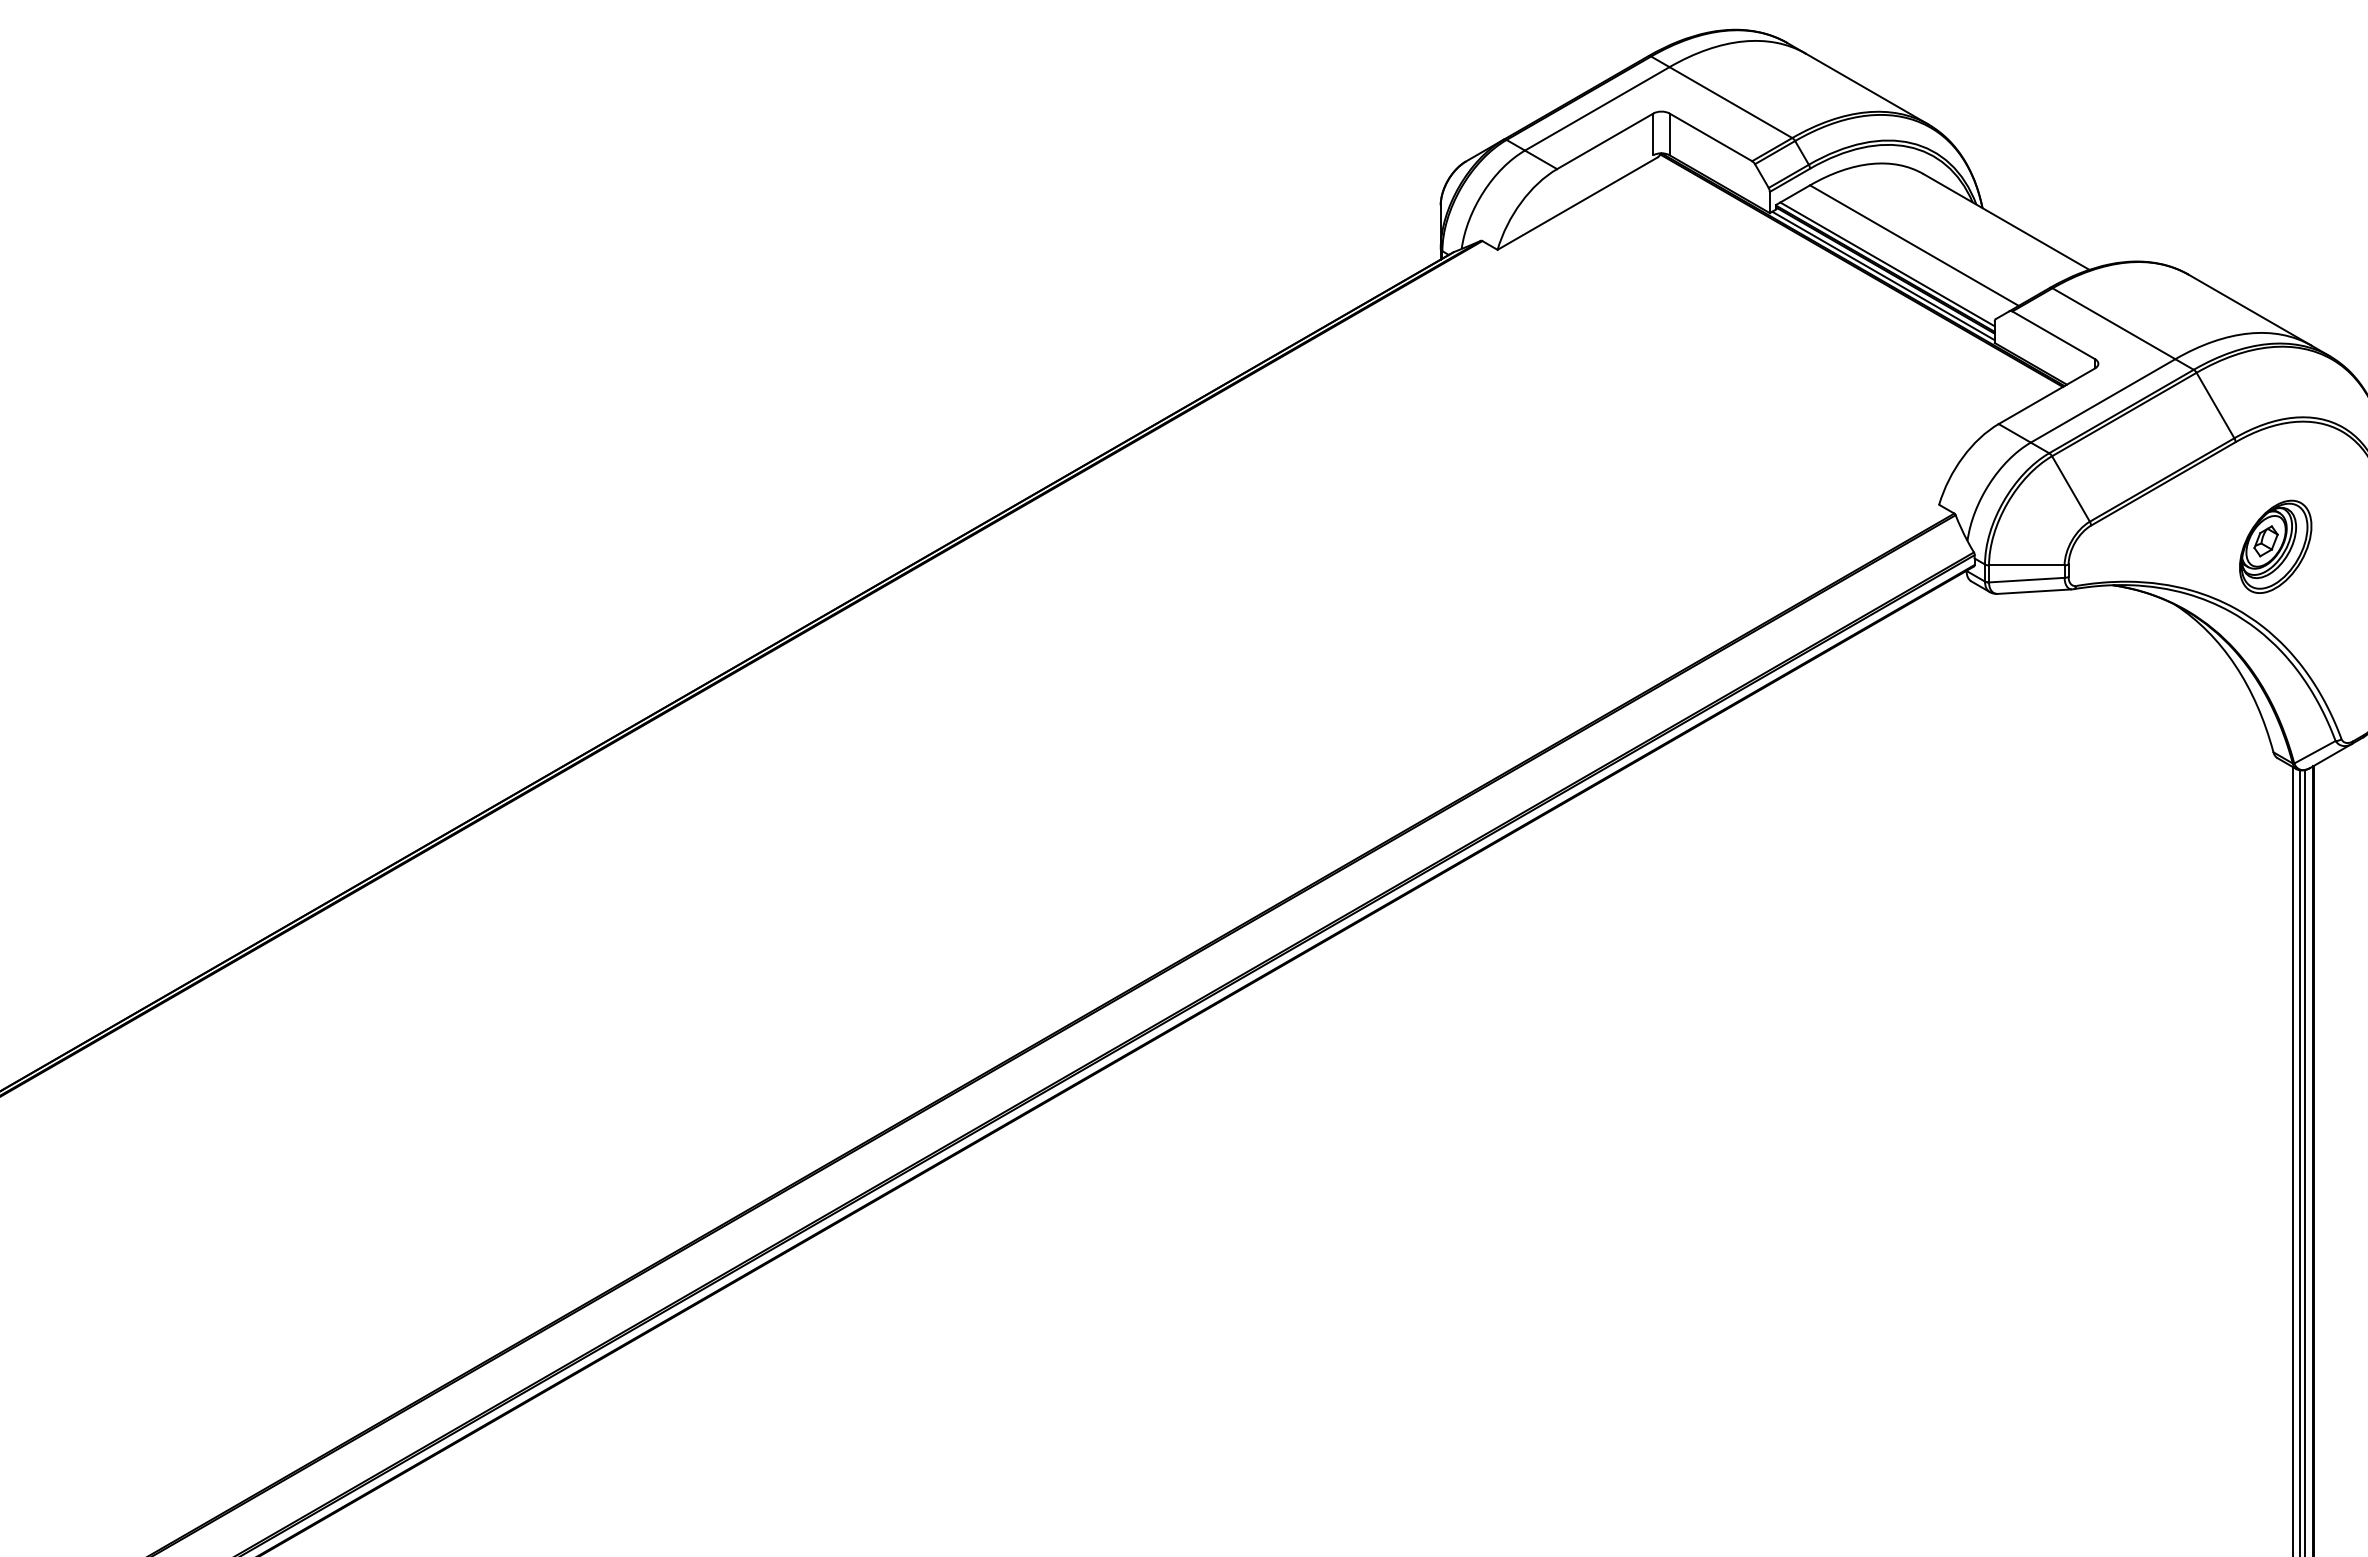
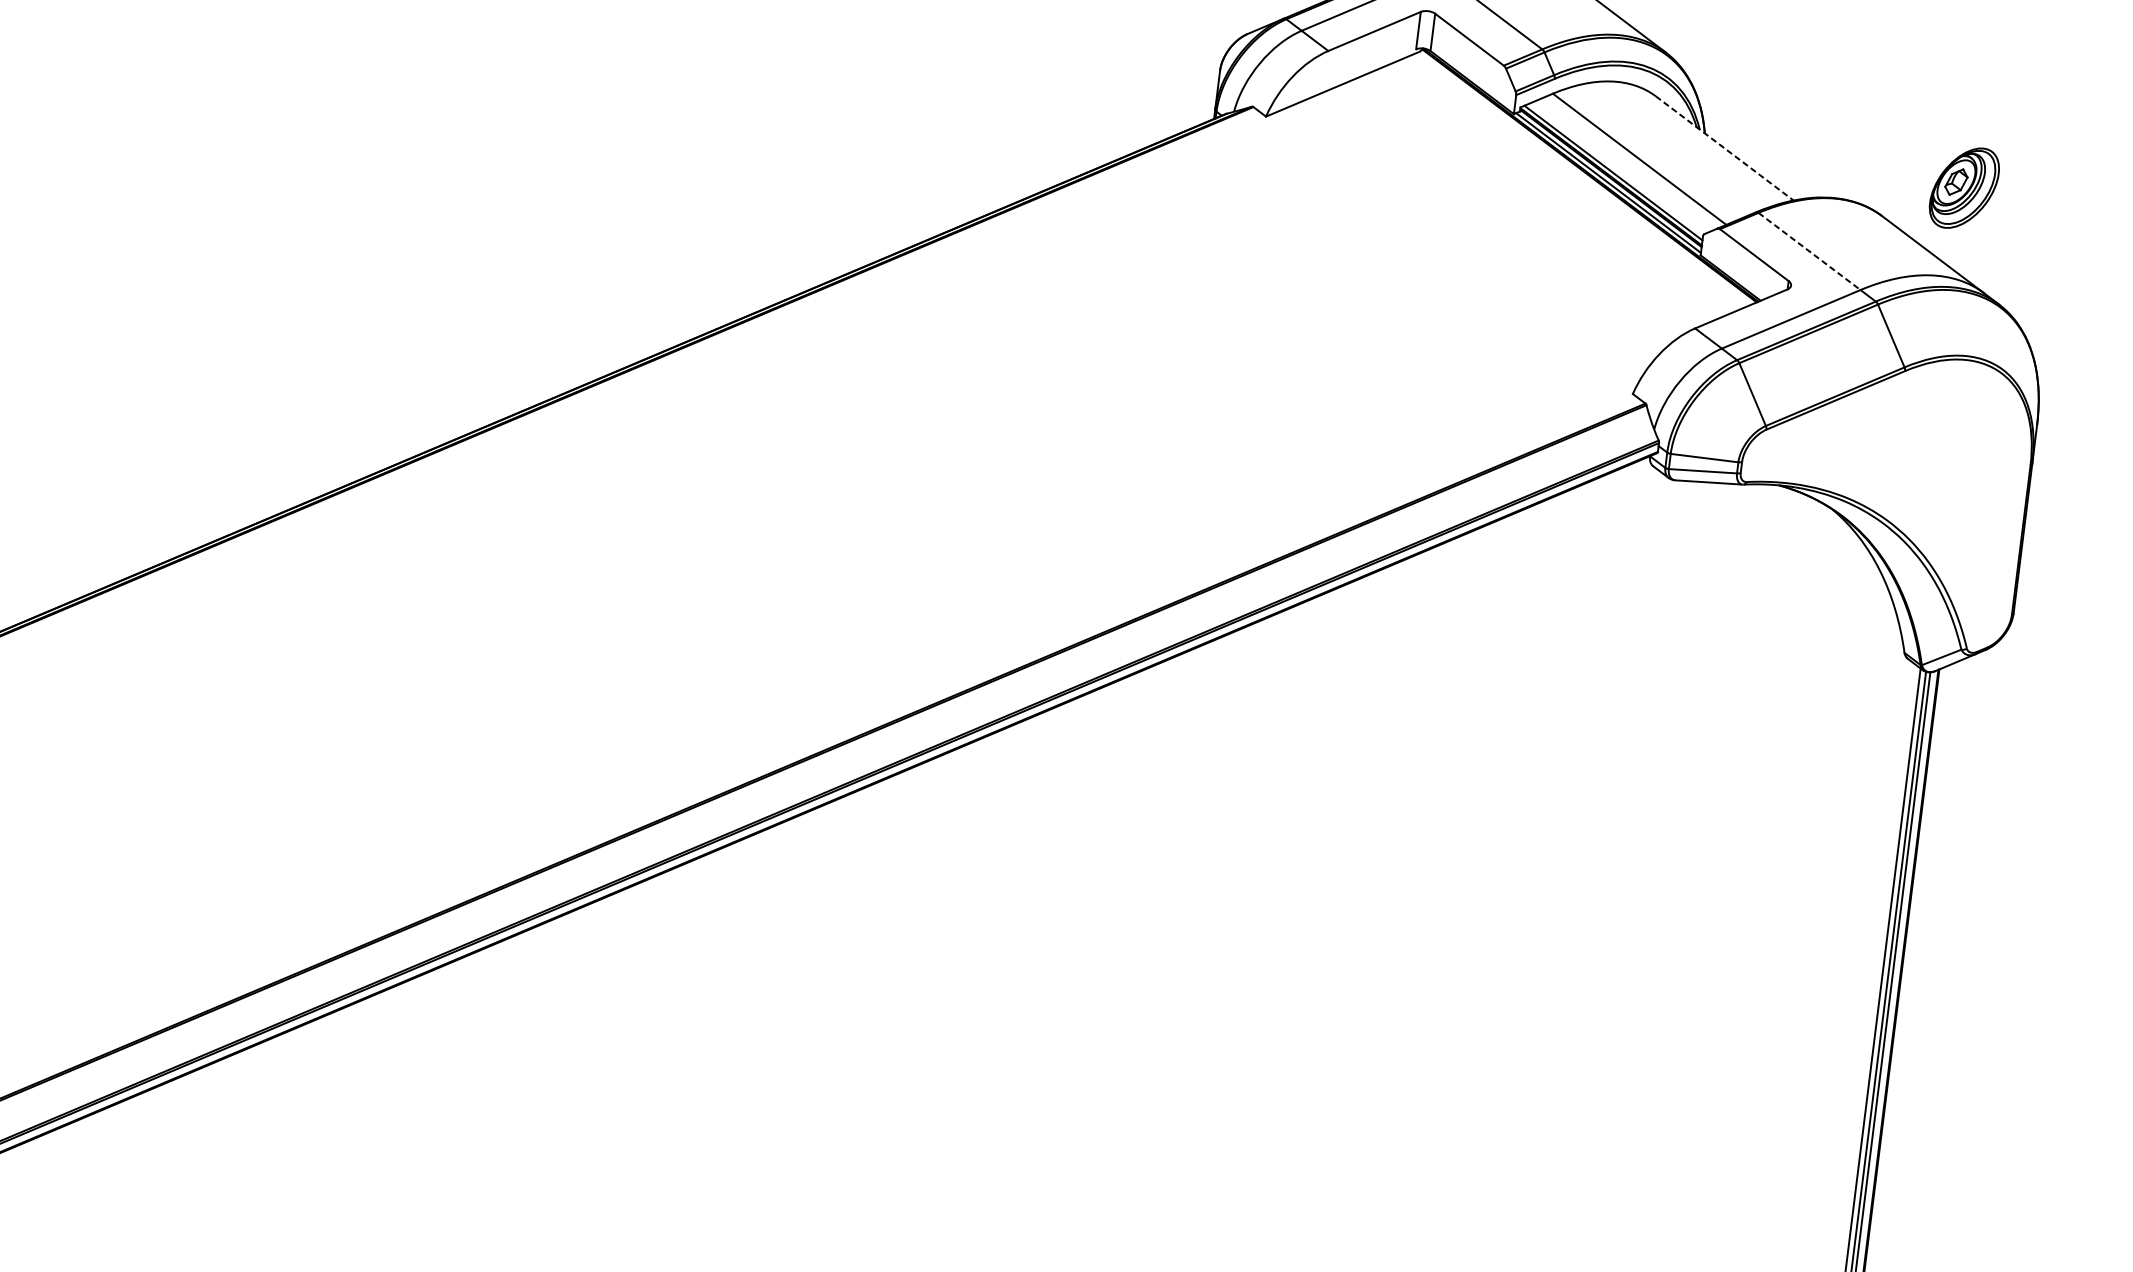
line: (2006, 221) -> (1724, 147), solid -> dashed
line: (2113, 323) -> (1809, 251), solid -> dashed
part: (2275, 546) -> (1964, 187), moved

